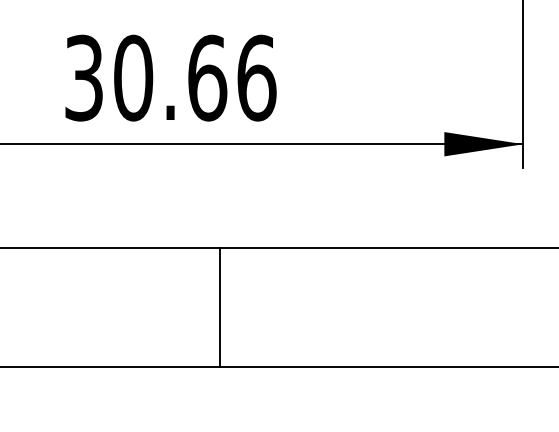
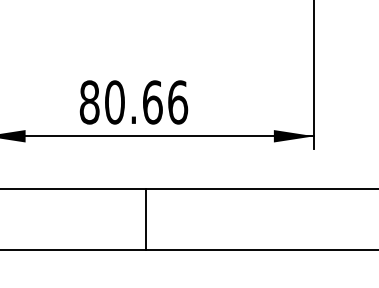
text: (83, 78) -> (89, 102), 30.66 -> 80.66
line: (220, 306) -> (146, 219), moved

